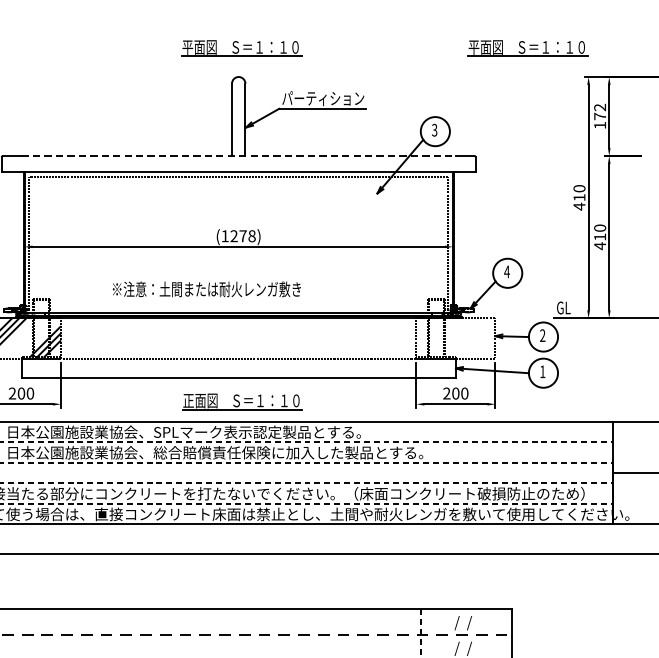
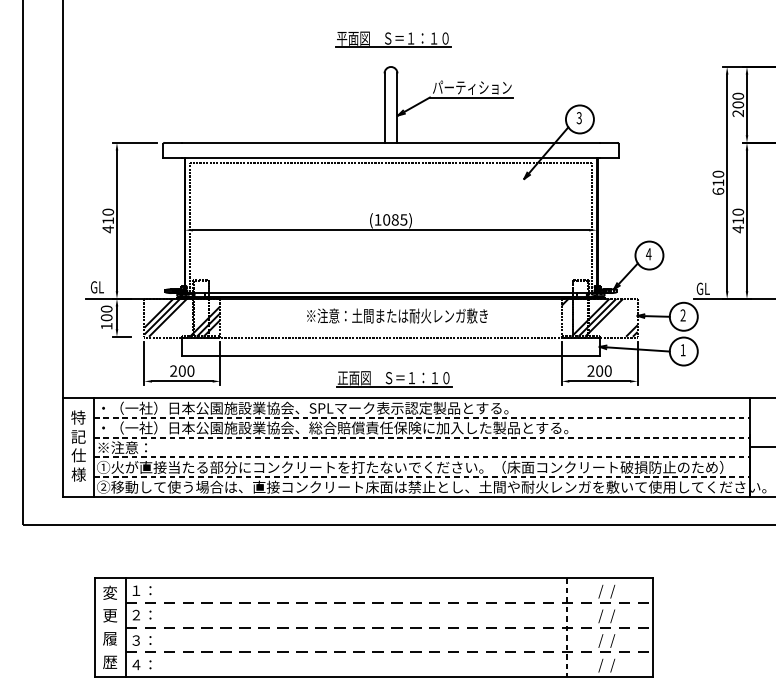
part: (527, 48) -> (668, 39), removed
text: (600, 116) -> (738, 104), 172 -> 200
line: (239, 155) -> (391, 142), dashed -> solid
text: (579, 206) -> (718, 191), 410 -> 610
text: (243, 235) -> (395, 219), (1278) -> (1085)
text: (206, 288) -> (397, 315), moved
hatch: (455, 337) -> (599, 317), added

